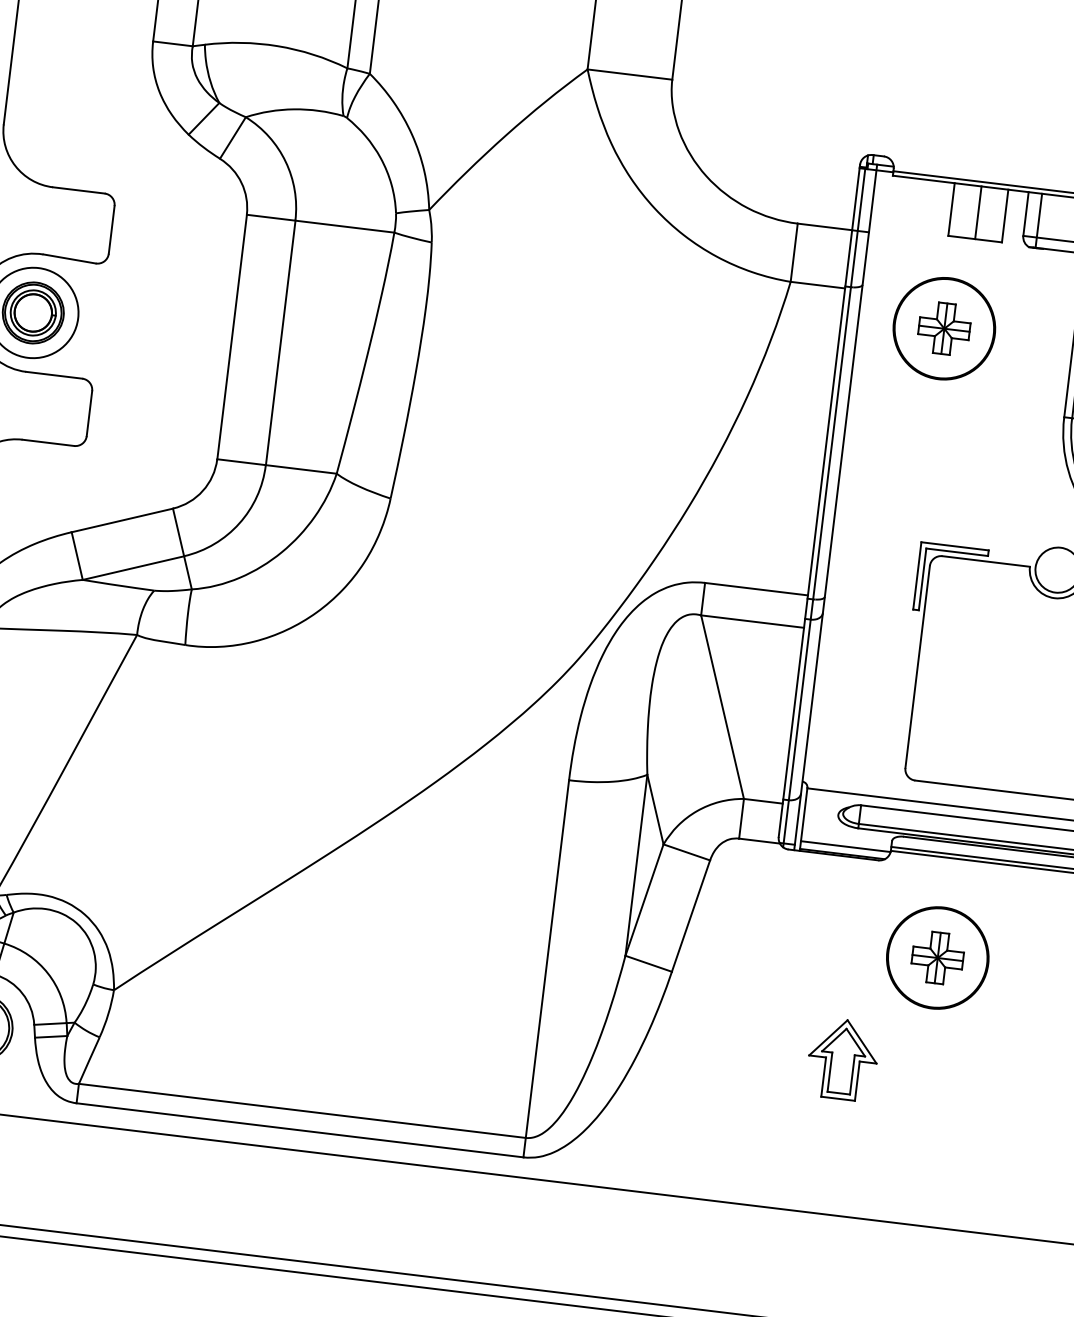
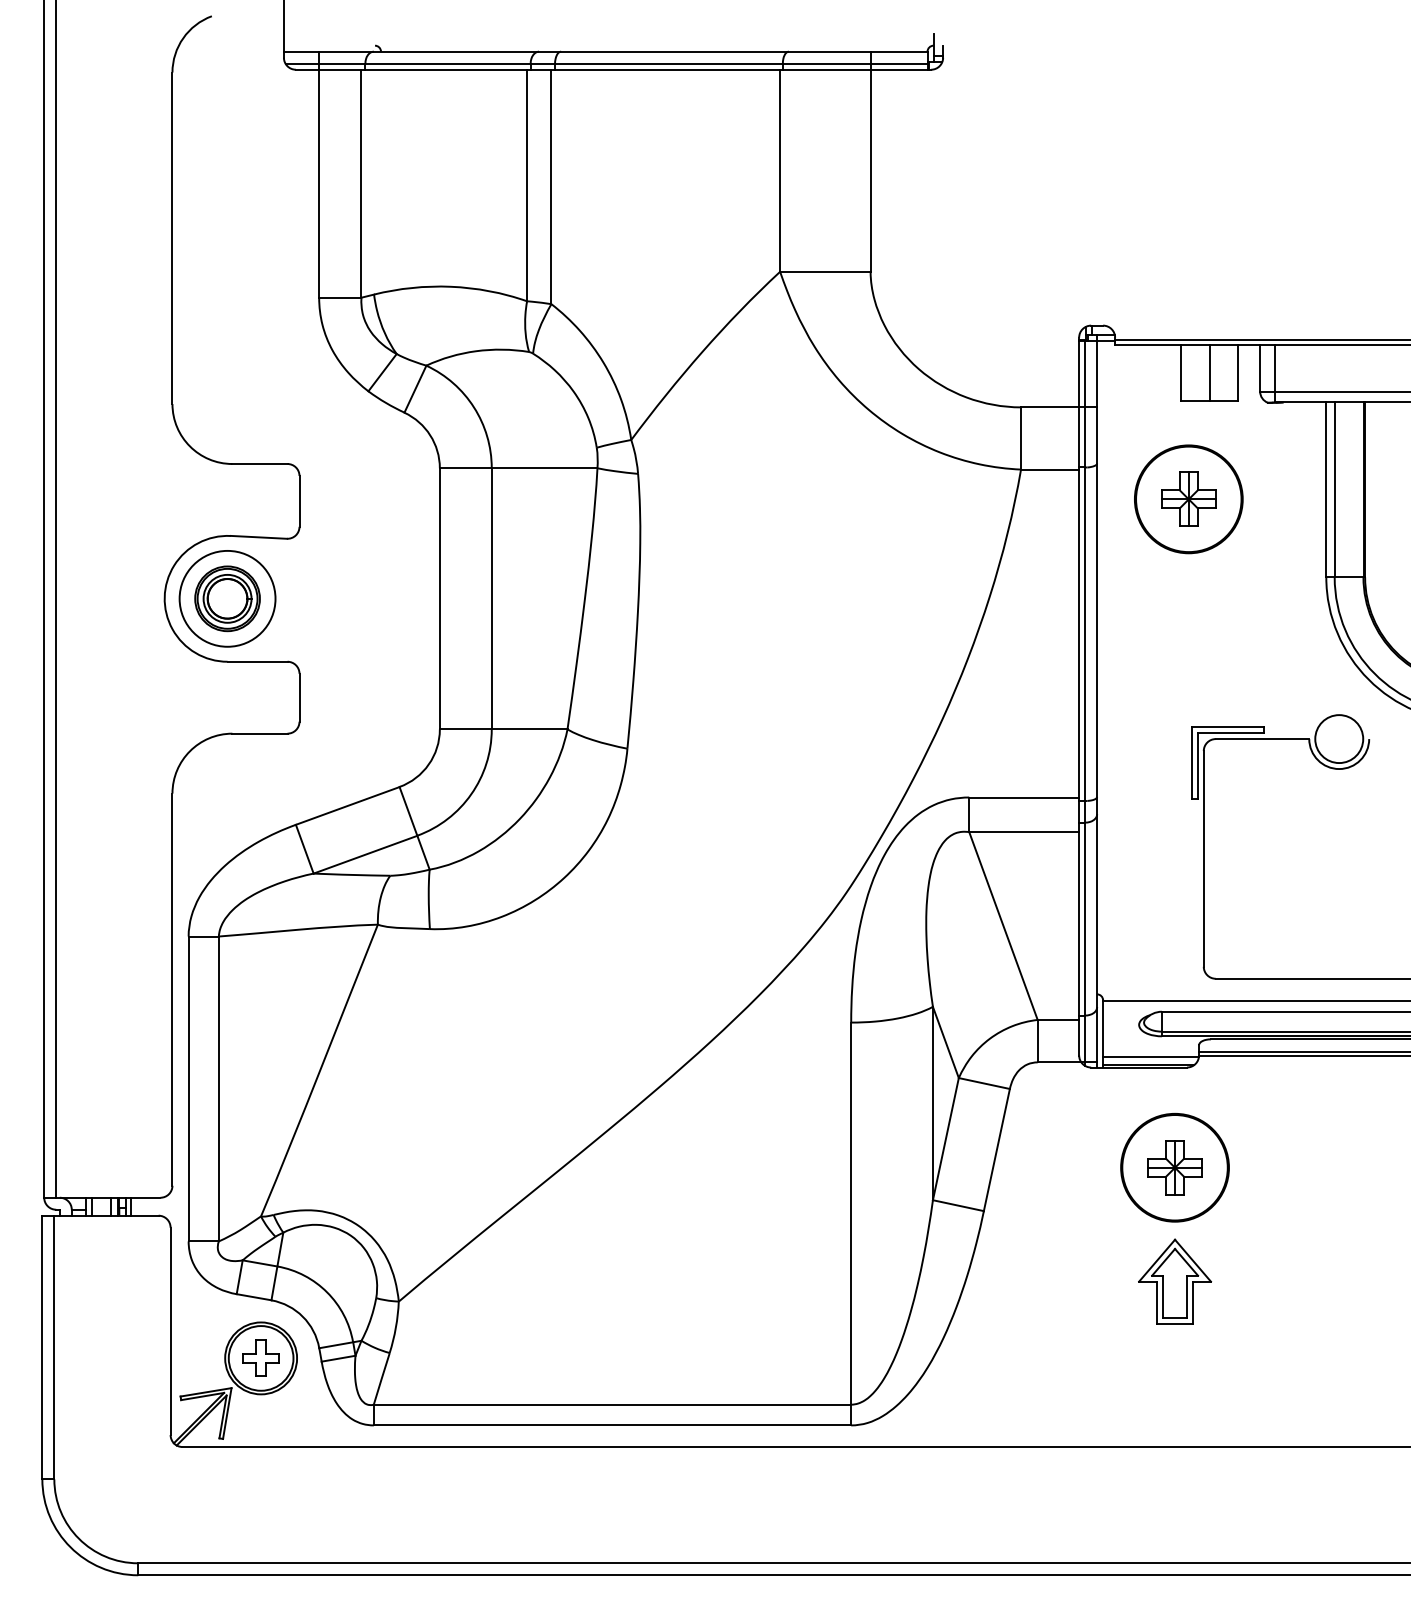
part: (937, 957) -> (1174, 1167), moved

